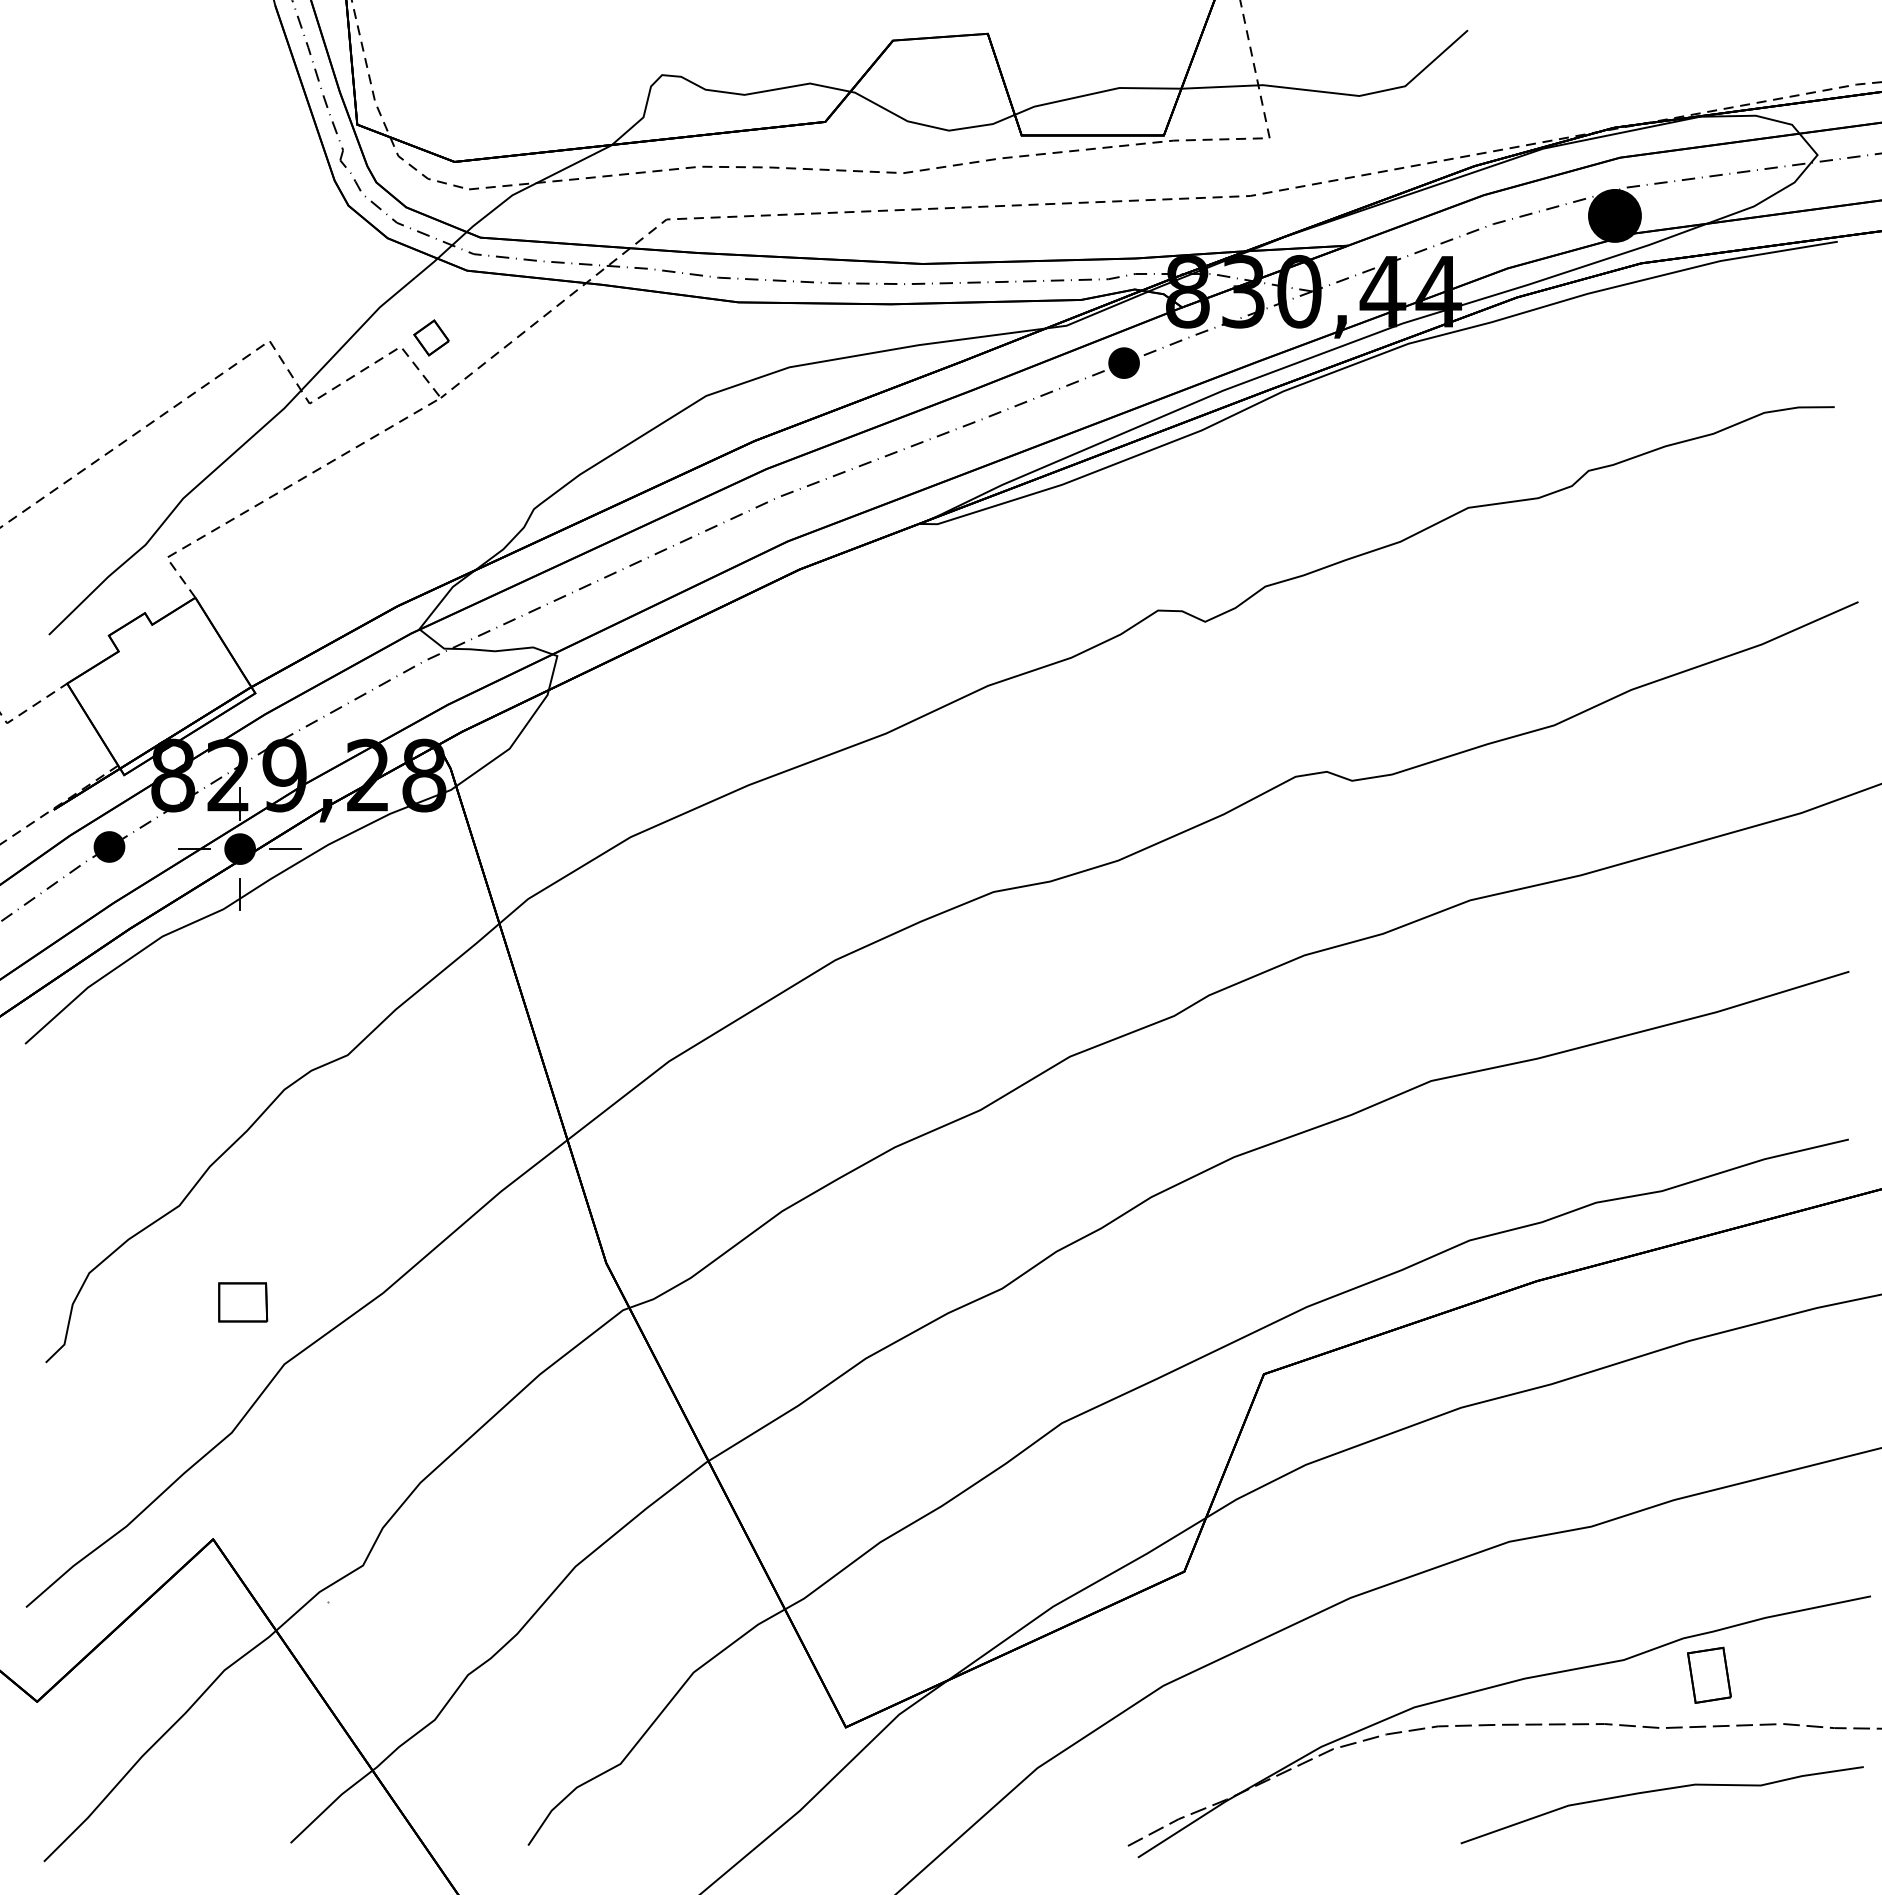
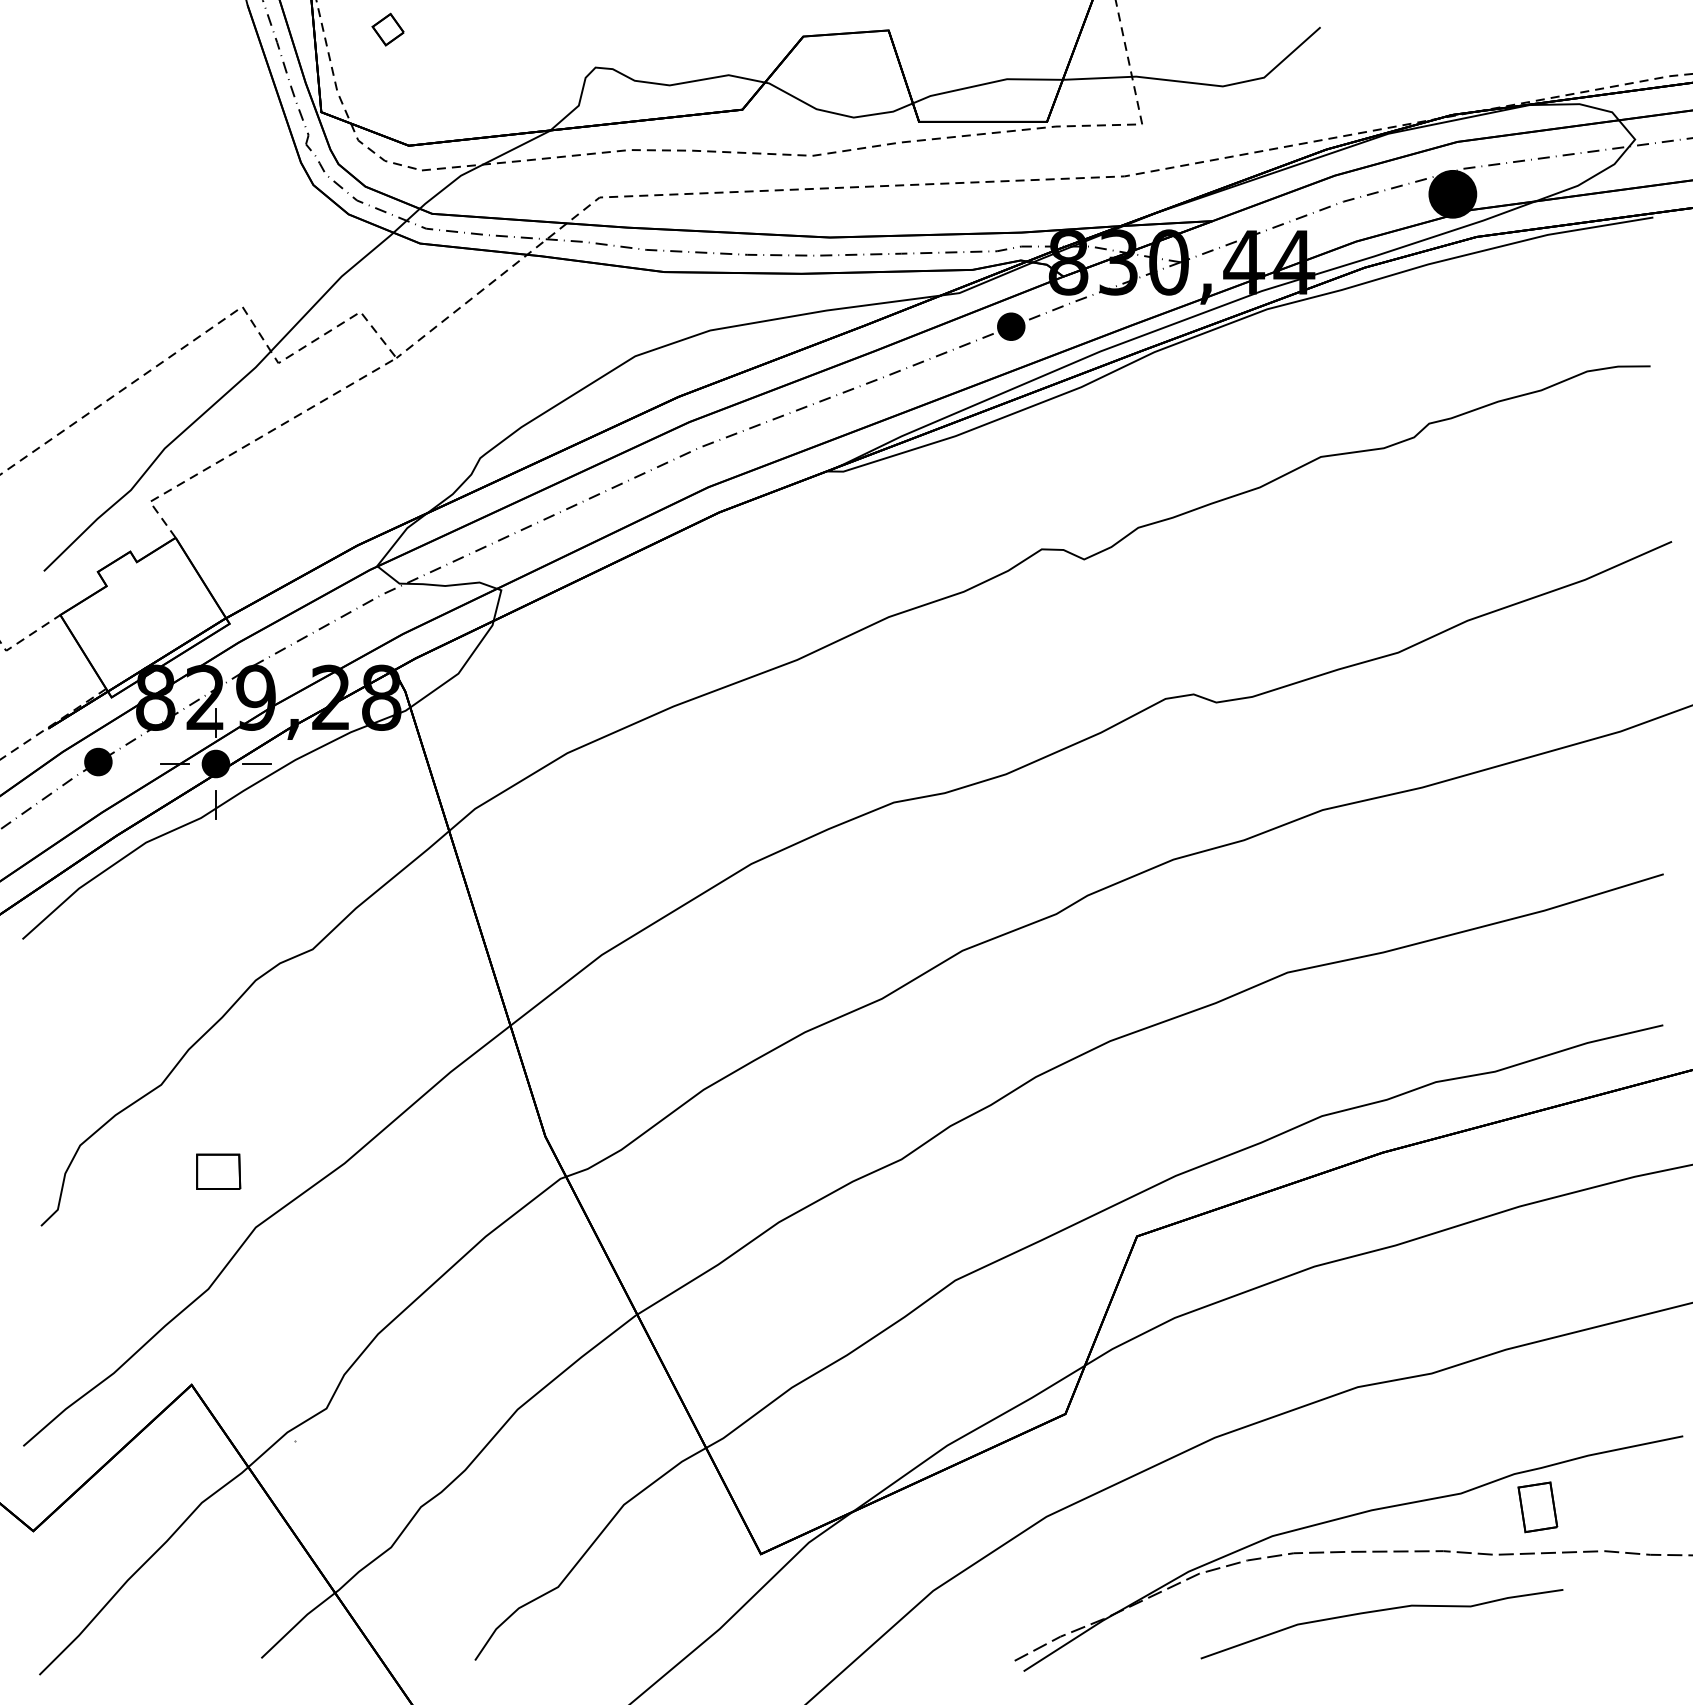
part: (431, 337) -> (388, 29), moved
curve: (1658, 1791) -> (1378, 1611), moved

